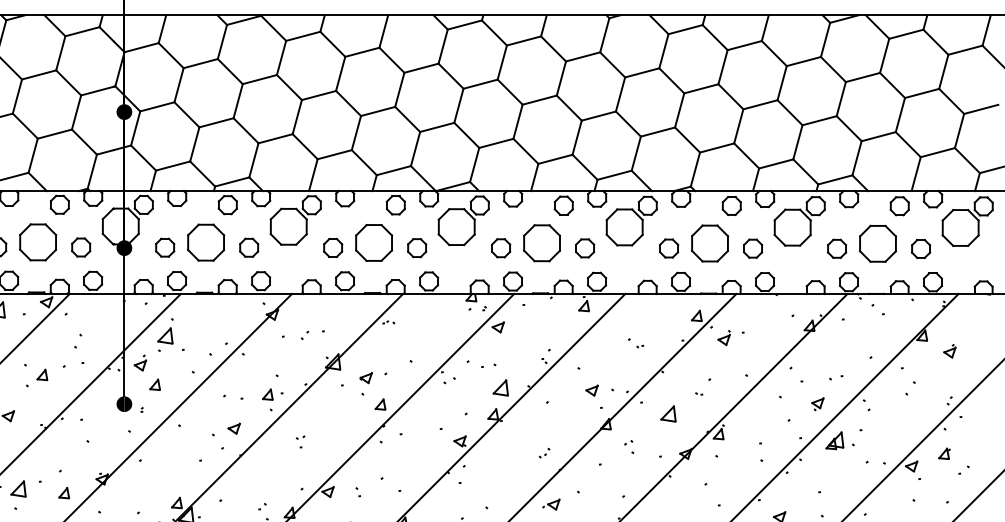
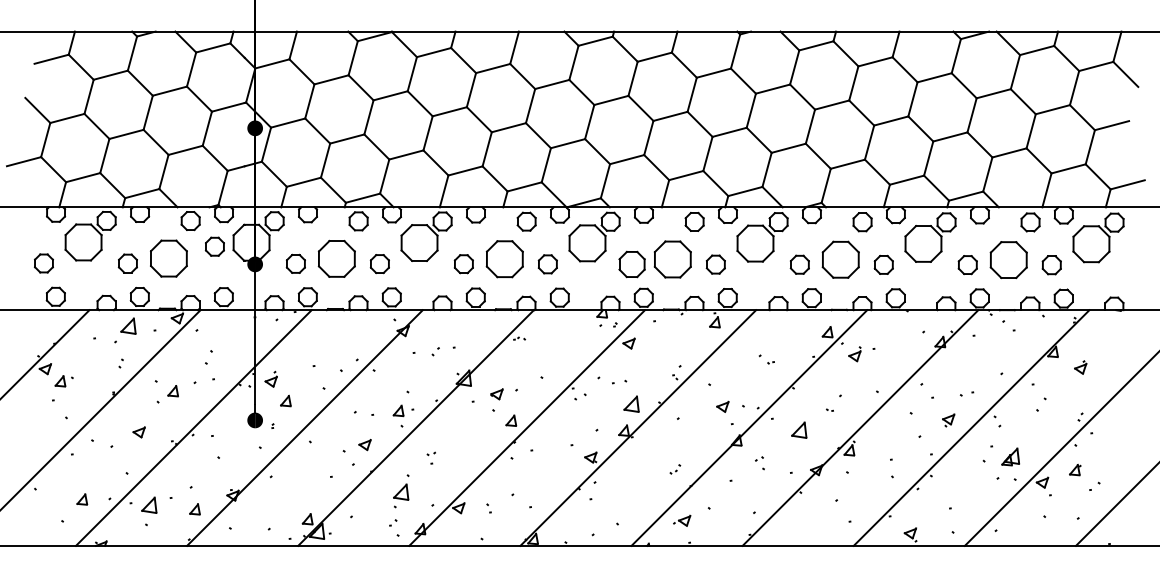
part: (80, 247) -> (214, 246), moved
part: (500, 248) -> (631, 264), size x1.4
part: (165, 335) -> (401, 491), moved
part: (834, 440) -> (1010, 456), moved

